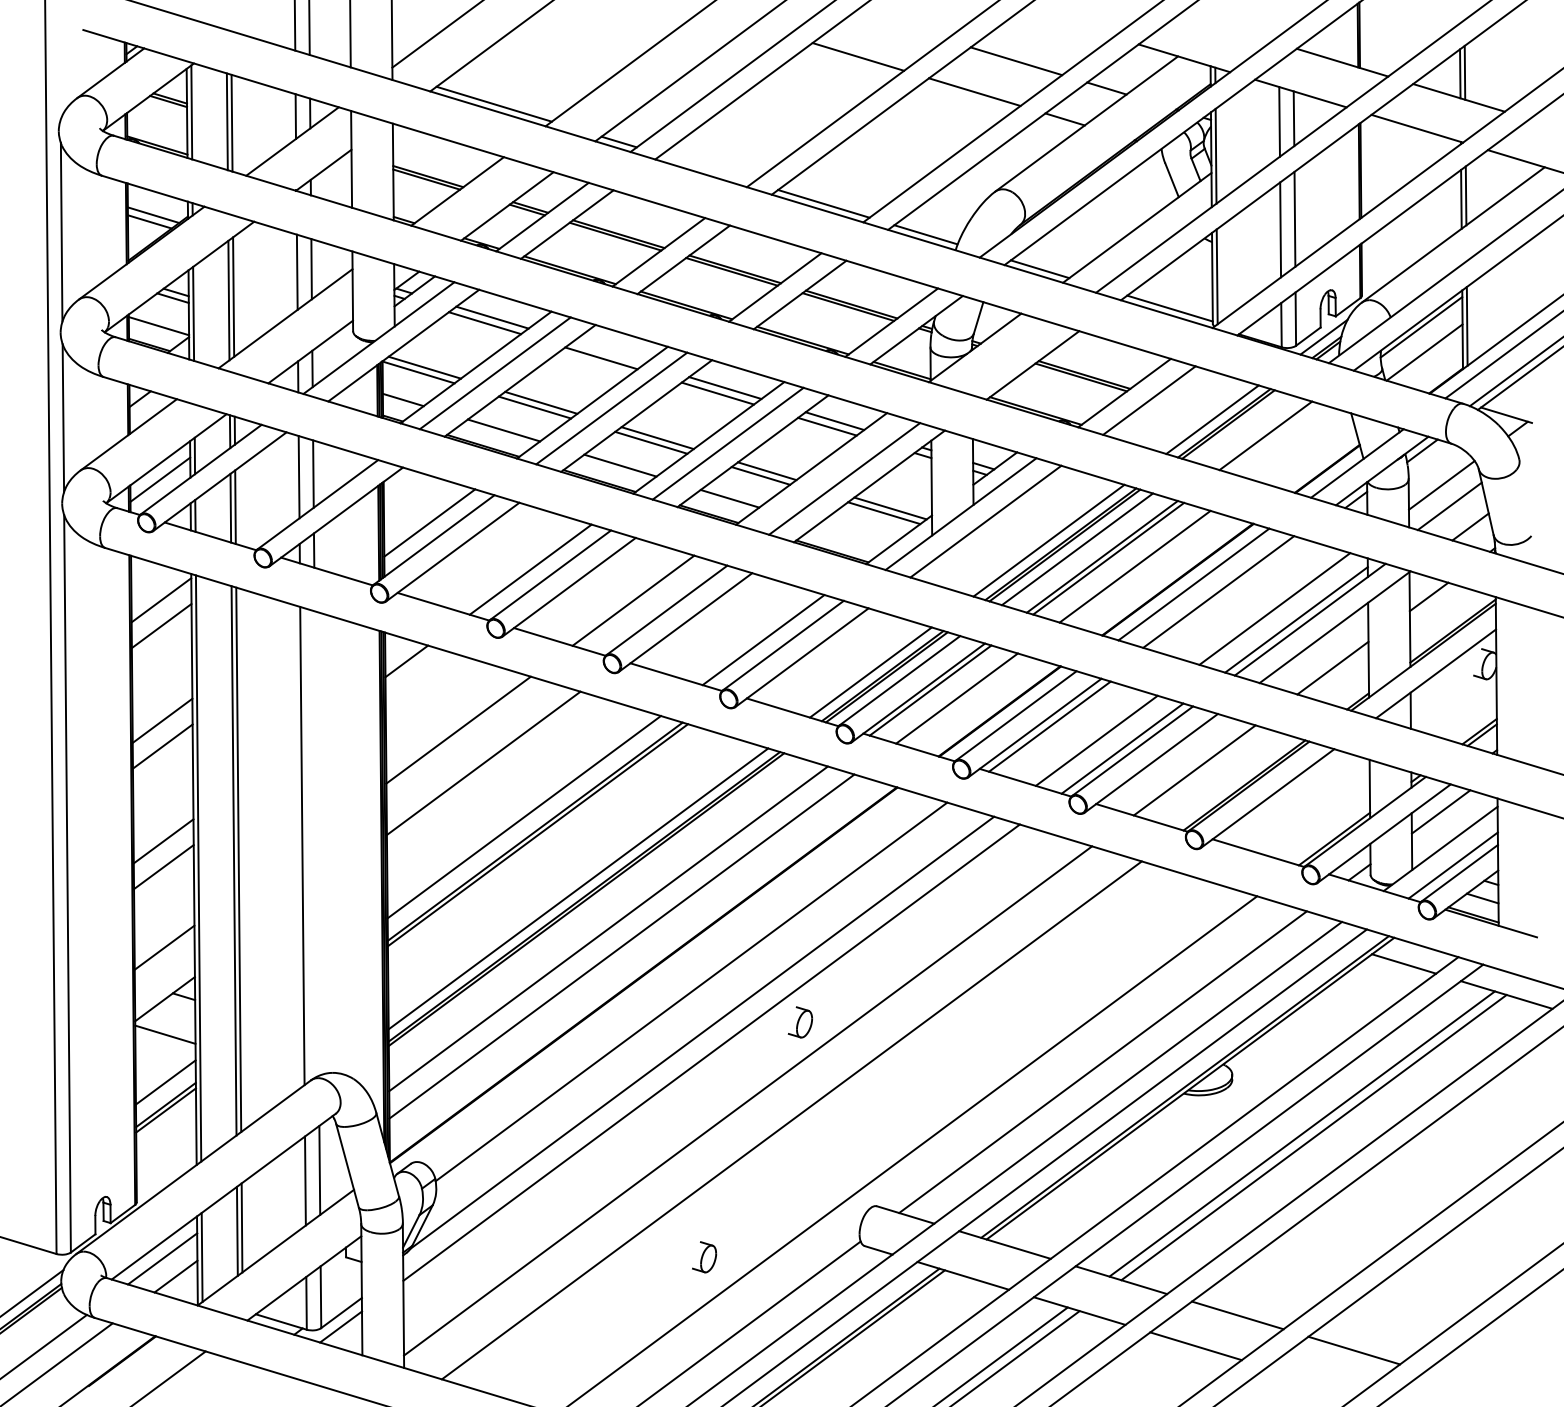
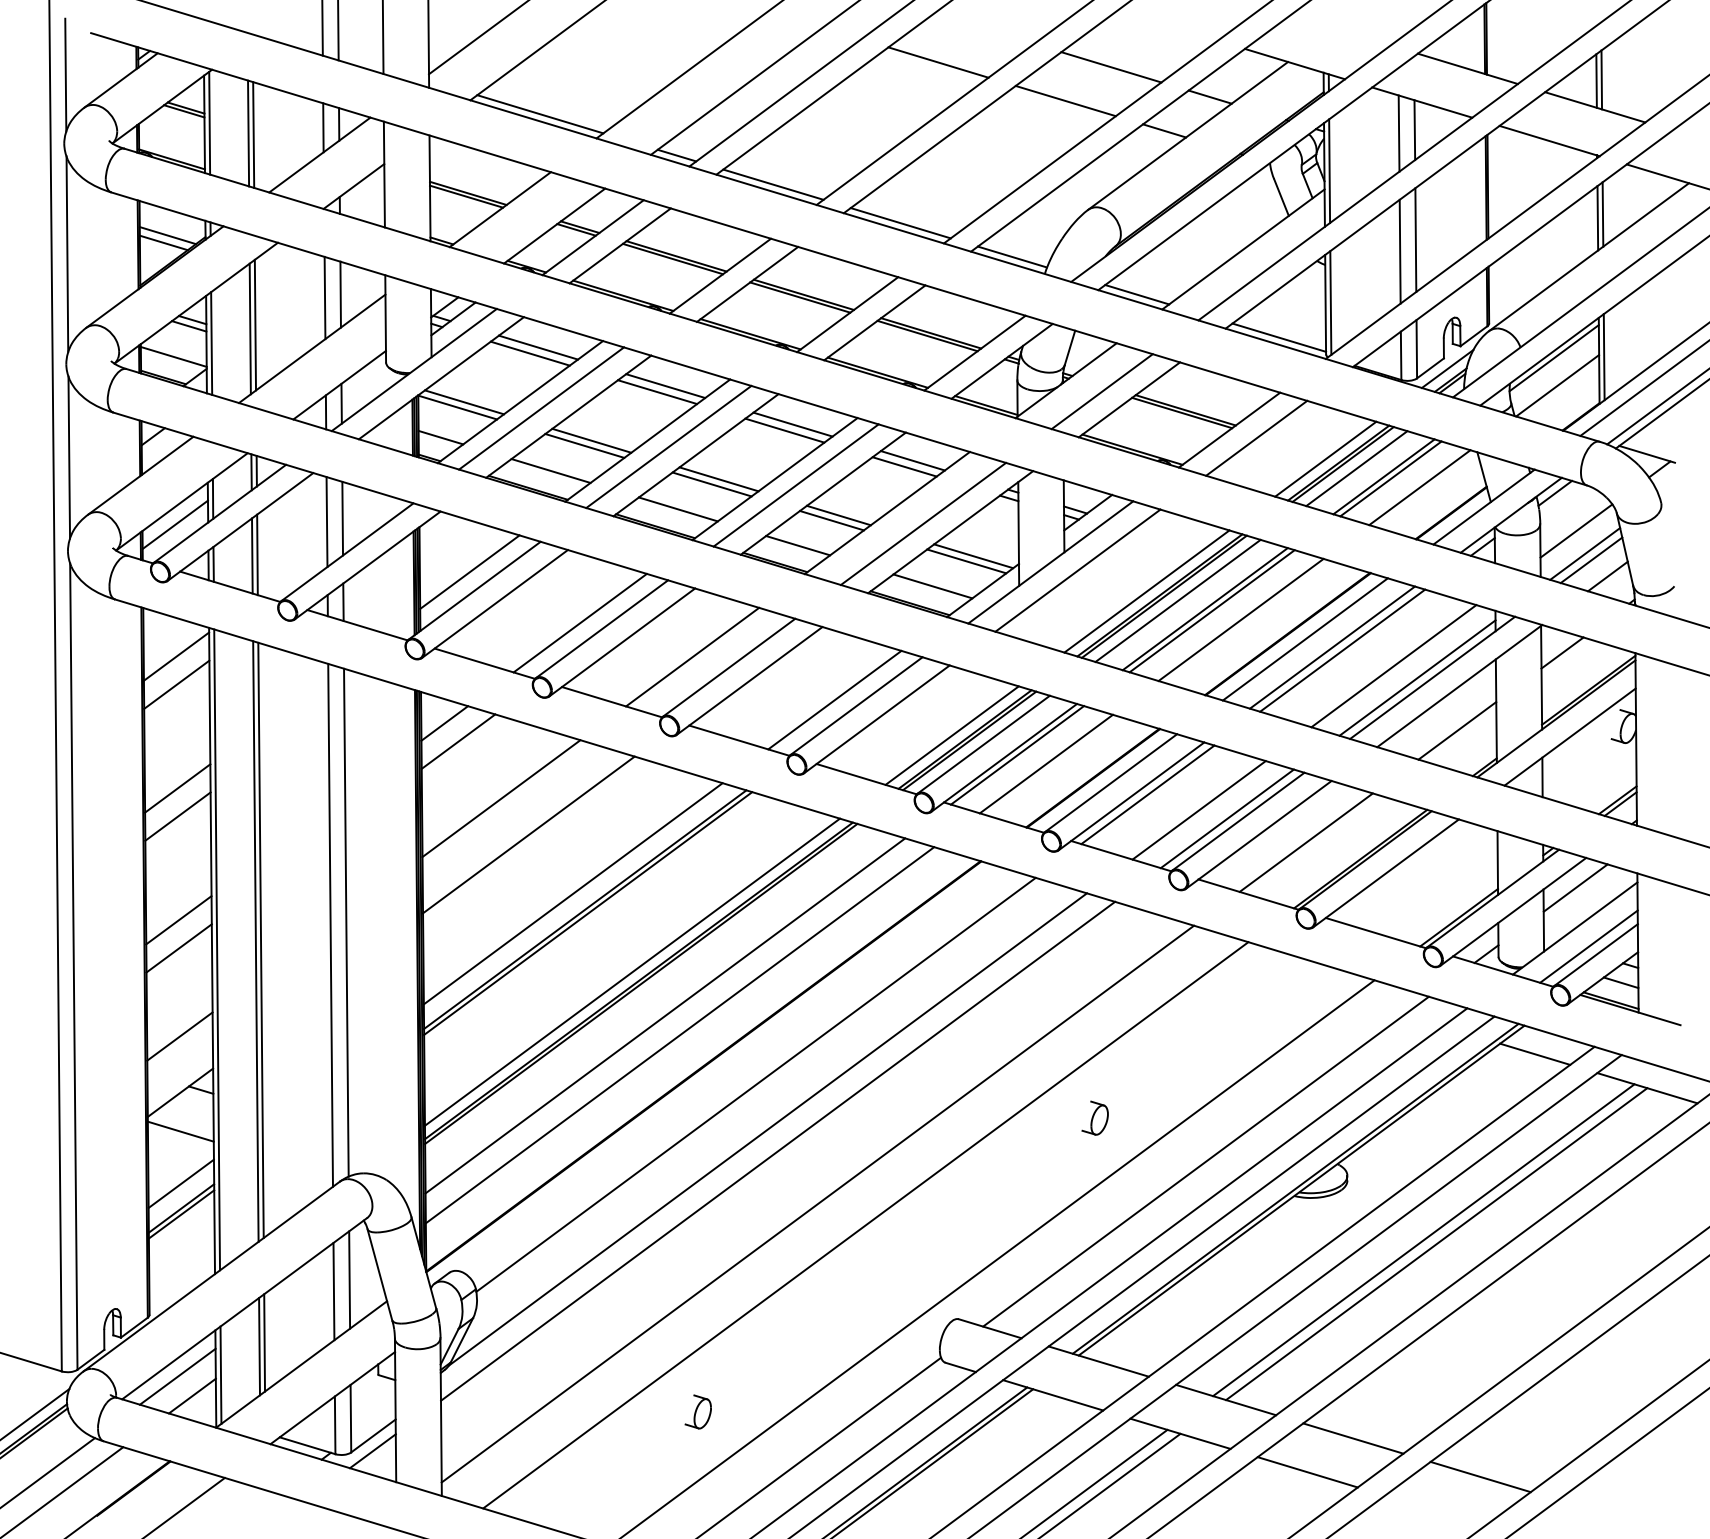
line: (59, 67) -> (65, 74), added
line: (707, 168) -> (773, 184), added
line: (608, 353) -> (665, 386), added
line: (1007, 357) -> (1101, 391), added
line: (1240, 428) -> (1356, 468), added
line: (1271, 437) -> (1390, 478), added
line: (1298, 445) -> (1419, 487), added
line: (1455, 512) -> (1591, 560), added
line: (852, 536) -> (932, 586), added
line: (1227, 594) -> (1342, 650), added
line: (419, 677) -> (458, 741), added
line: (316, 843) -> (346, 922), added
part: (799, 1021) -> (1094, 1117), moved
part: (703, 1256) -> (697, 1411), moved

